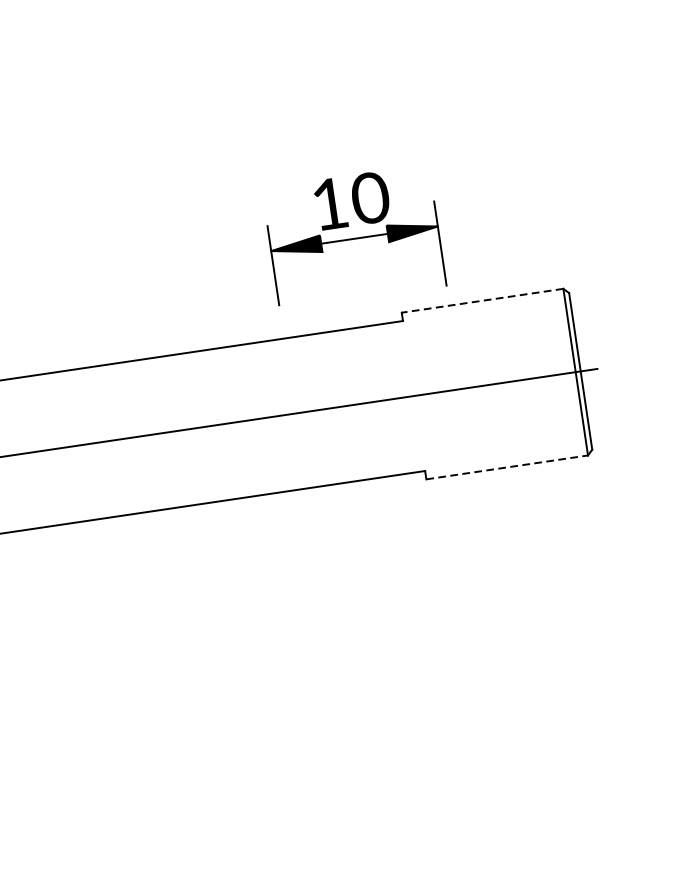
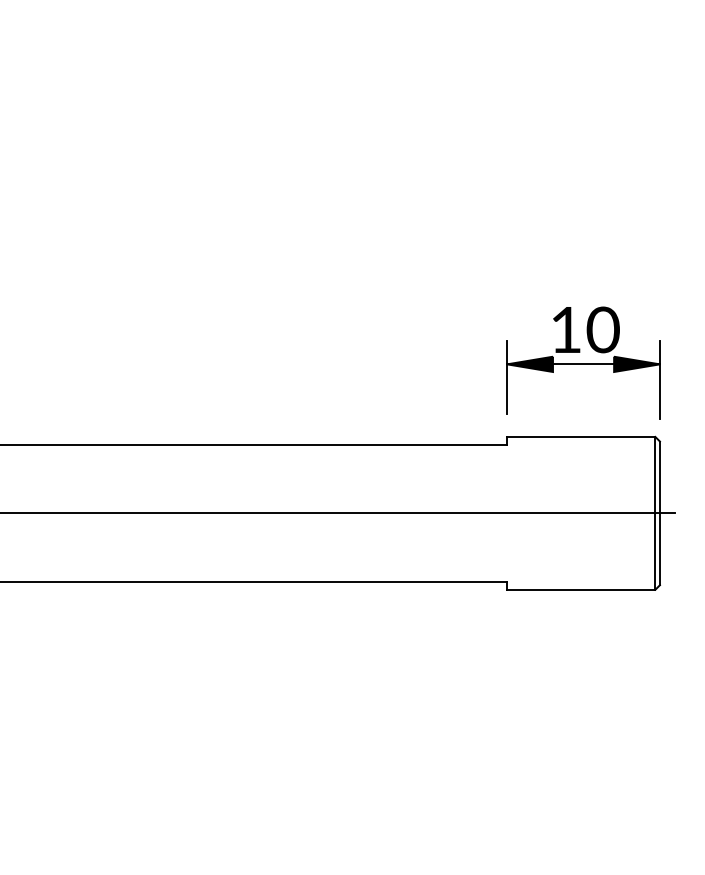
part: (354, 236) -> (583, 362), moved
line: (481, 300) -> (580, 436), dashed -> solid
line: (507, 467) -> (581, 589), dashed -> solid

